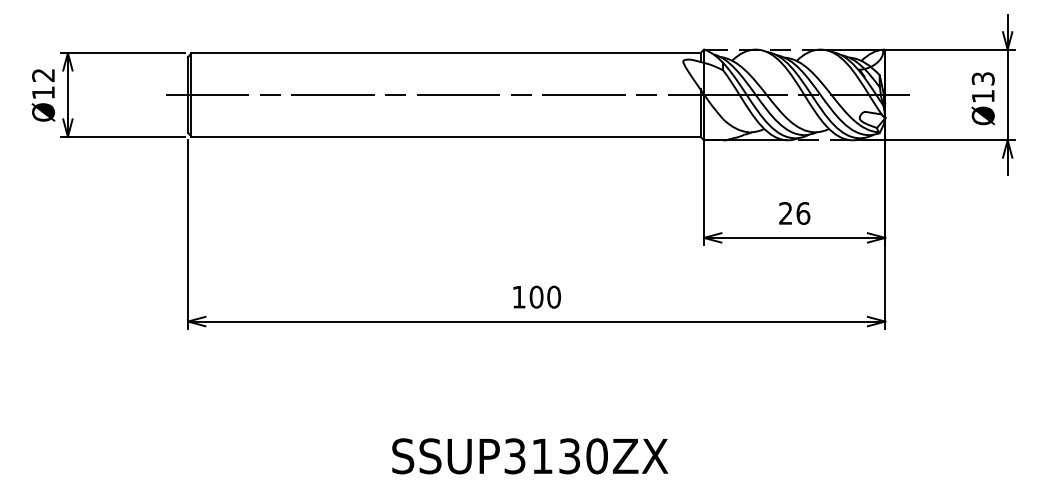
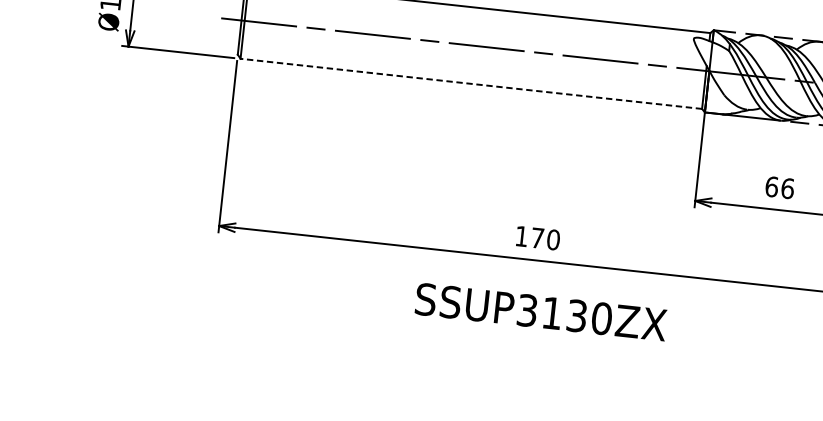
line: (446, 136) -> (471, 83), solid -> dashed
text: (785, 213) -> (771, 186), 26 -> 66
text: (536, 296) -> (537, 237), 100 -> 170
text: (530, 456) -> (541, 312), moved

